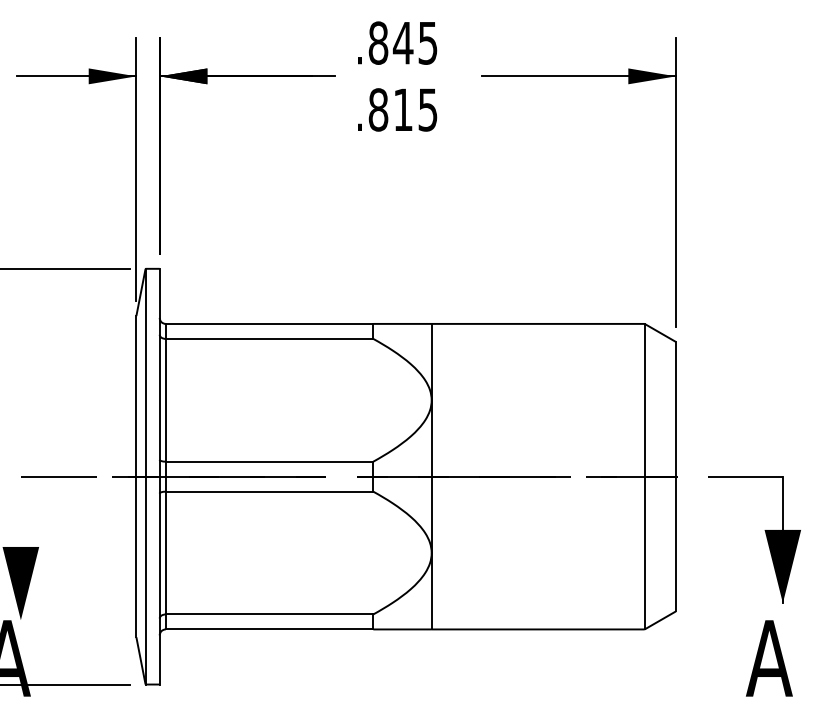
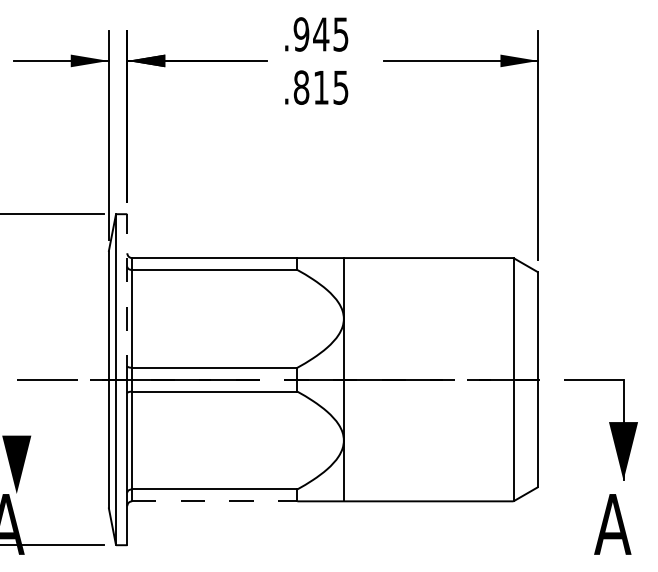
text: (378, 42) -> (301, 33), .845 -> .945
line: (159, 372) -> (127, 296), solid -> dashed
line: (269, 629) -> (214, 501), solid -> dashed

